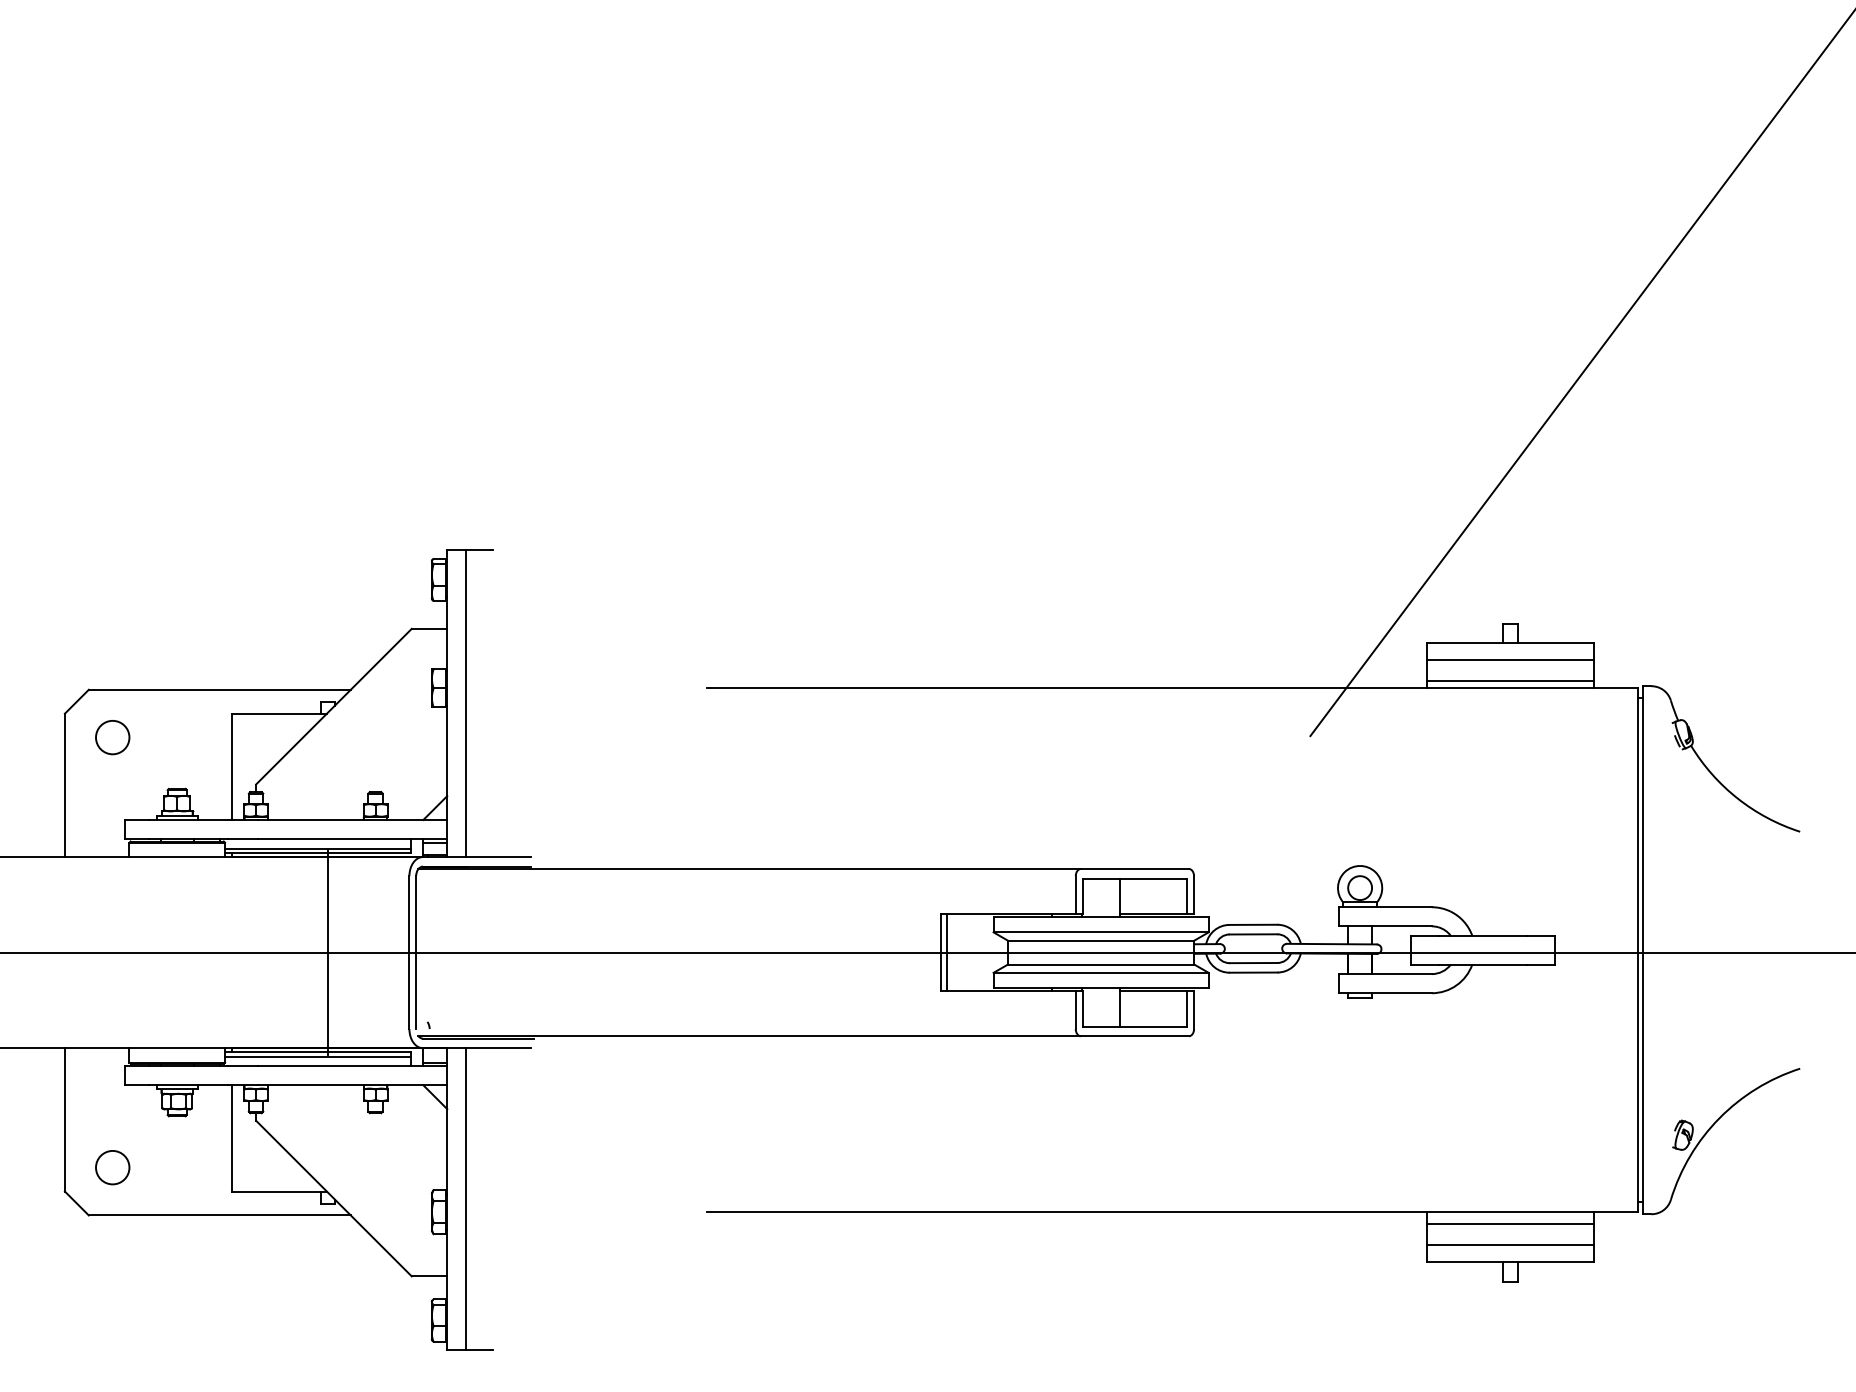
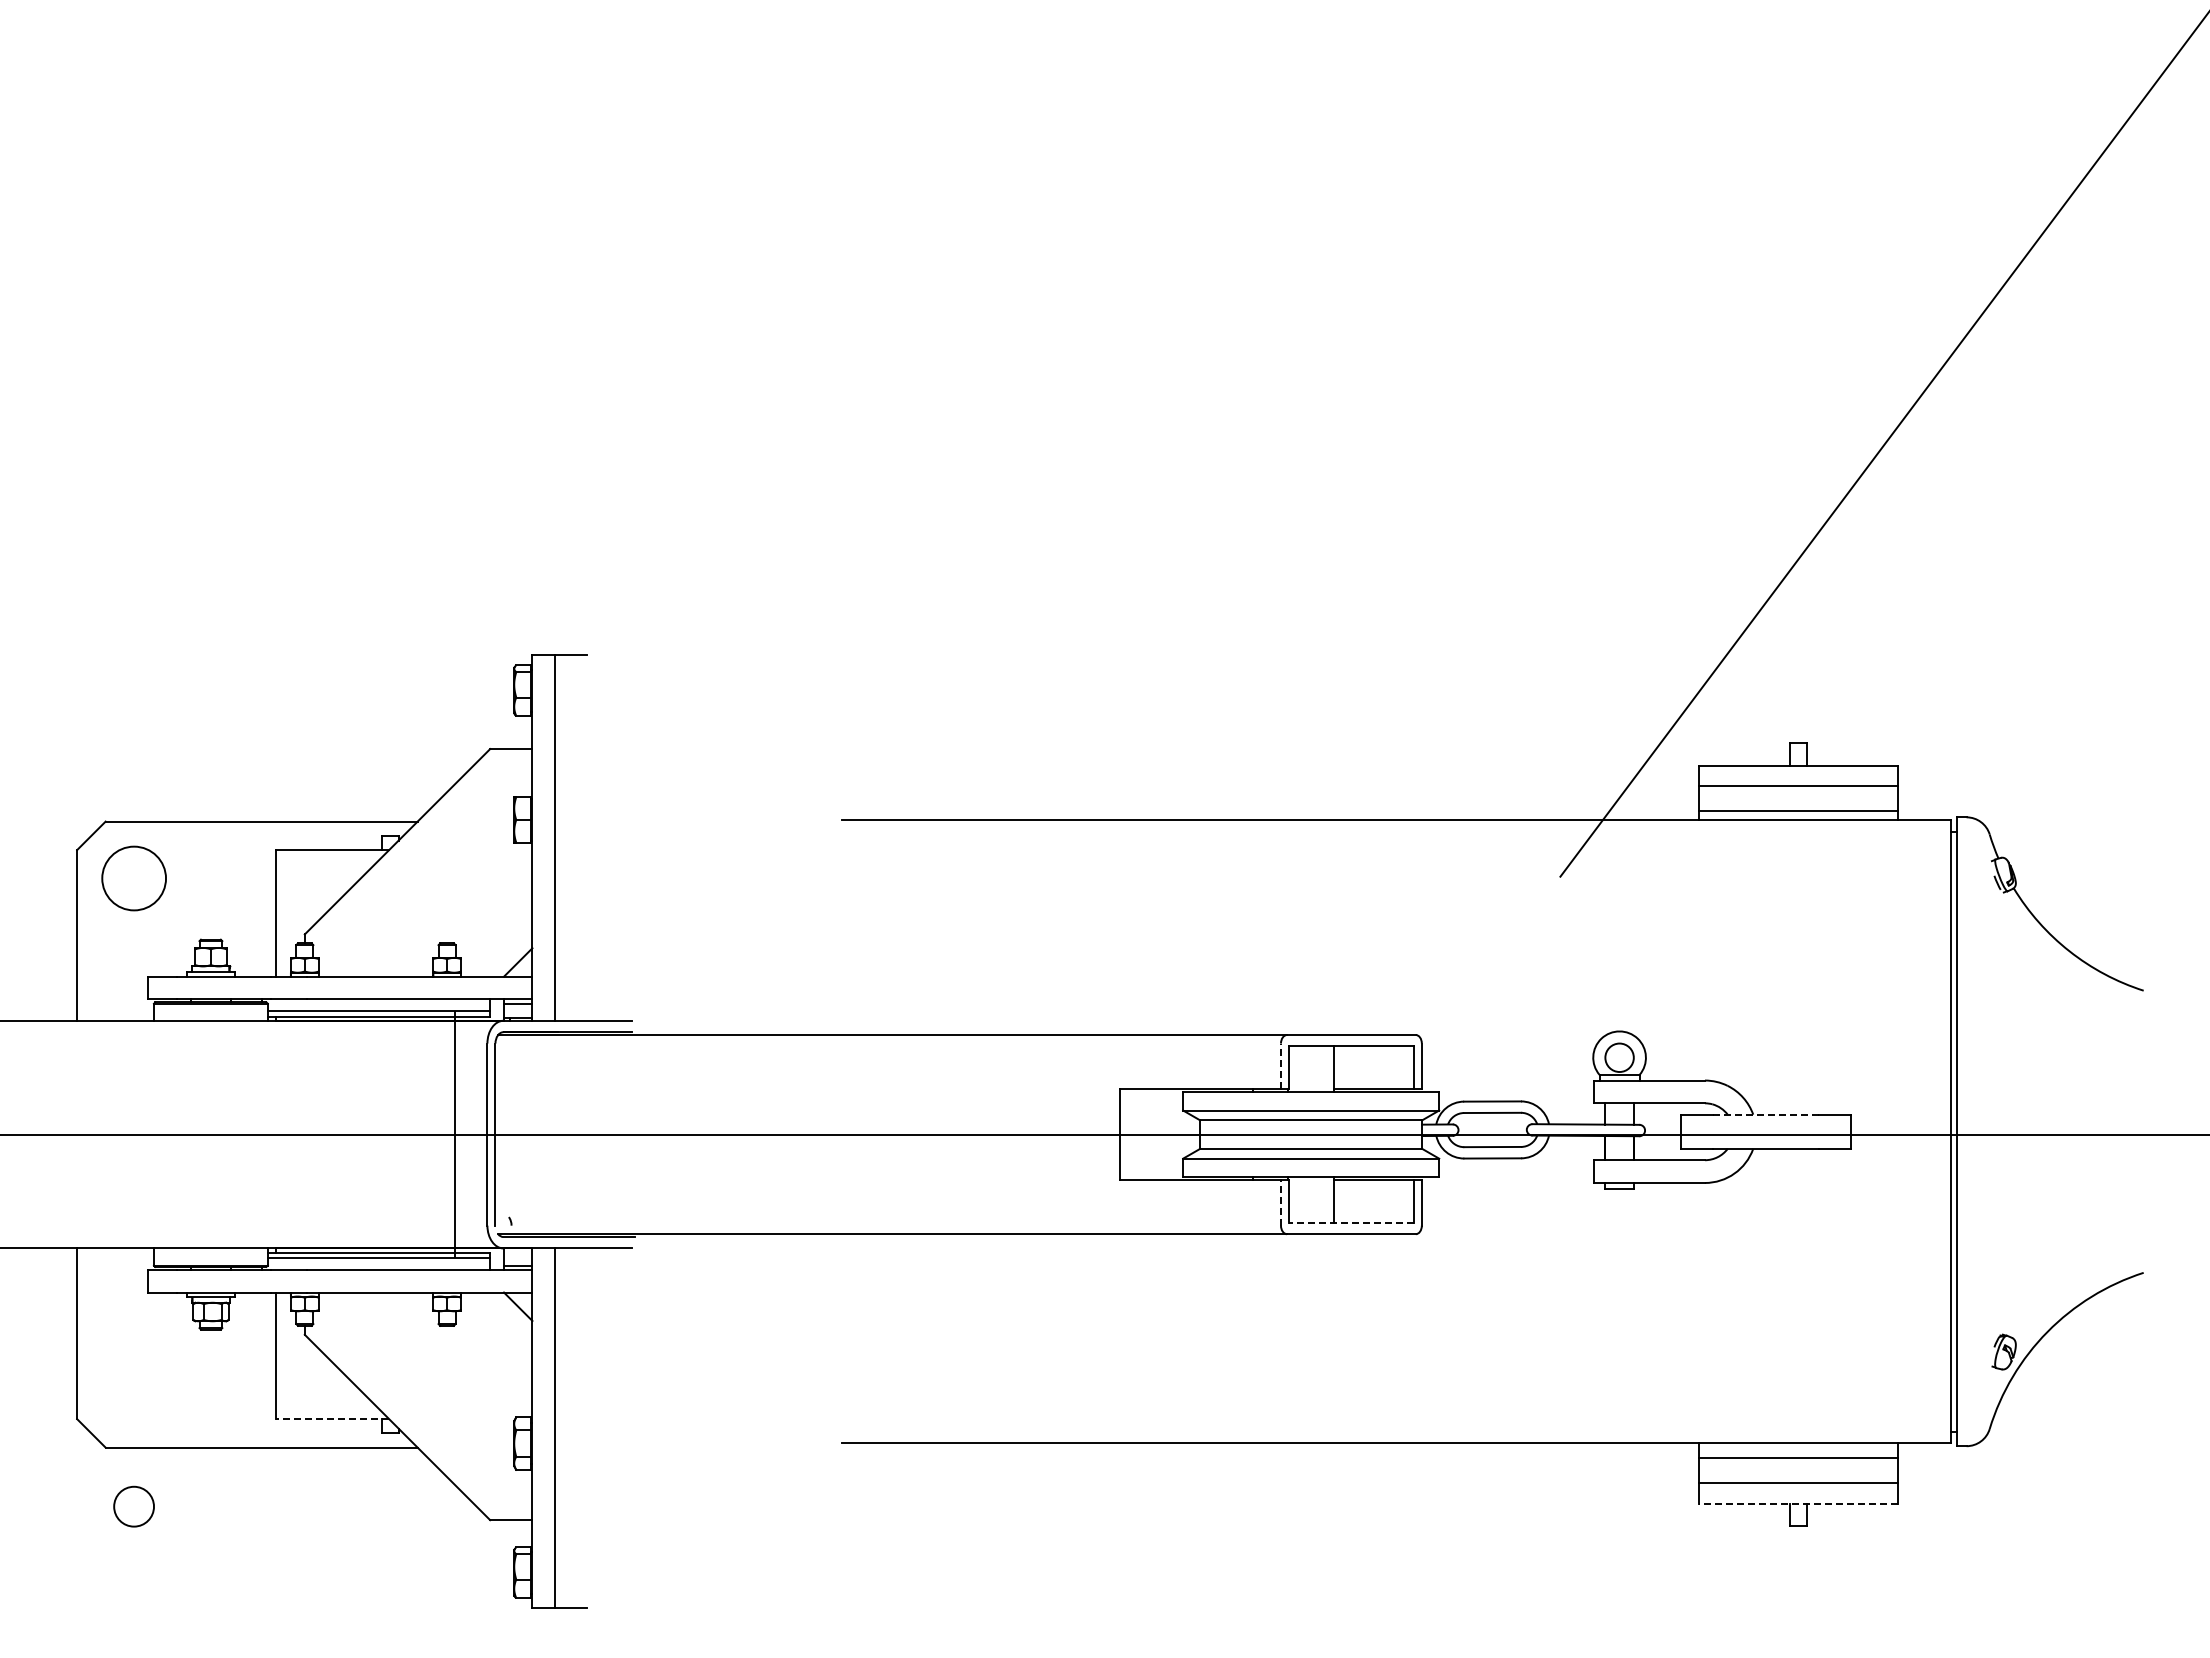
circle: (112, 737) -> (133, 878), size x1.6
line: (1075, 895) -> (1280, 1066), solid -> dashed
line: (1482, 935) -> (1765, 1114), solid -> dashed
line: (328, 952) -> (455, 1134), moved
line: (947, 952) -> (1128, 1134), removed
line: (1075, 1009) -> (1280, 1202), solid -> dashed
line: (1134, 1026) -> (1350, 1222), solid -> dashed
circle: (112, 1167) -> (133, 1506), moved
line: (279, 1191) -> (332, 1419), solid -> dashed
line: (1510, 1262) -> (1798, 1503), solid -> dashed

